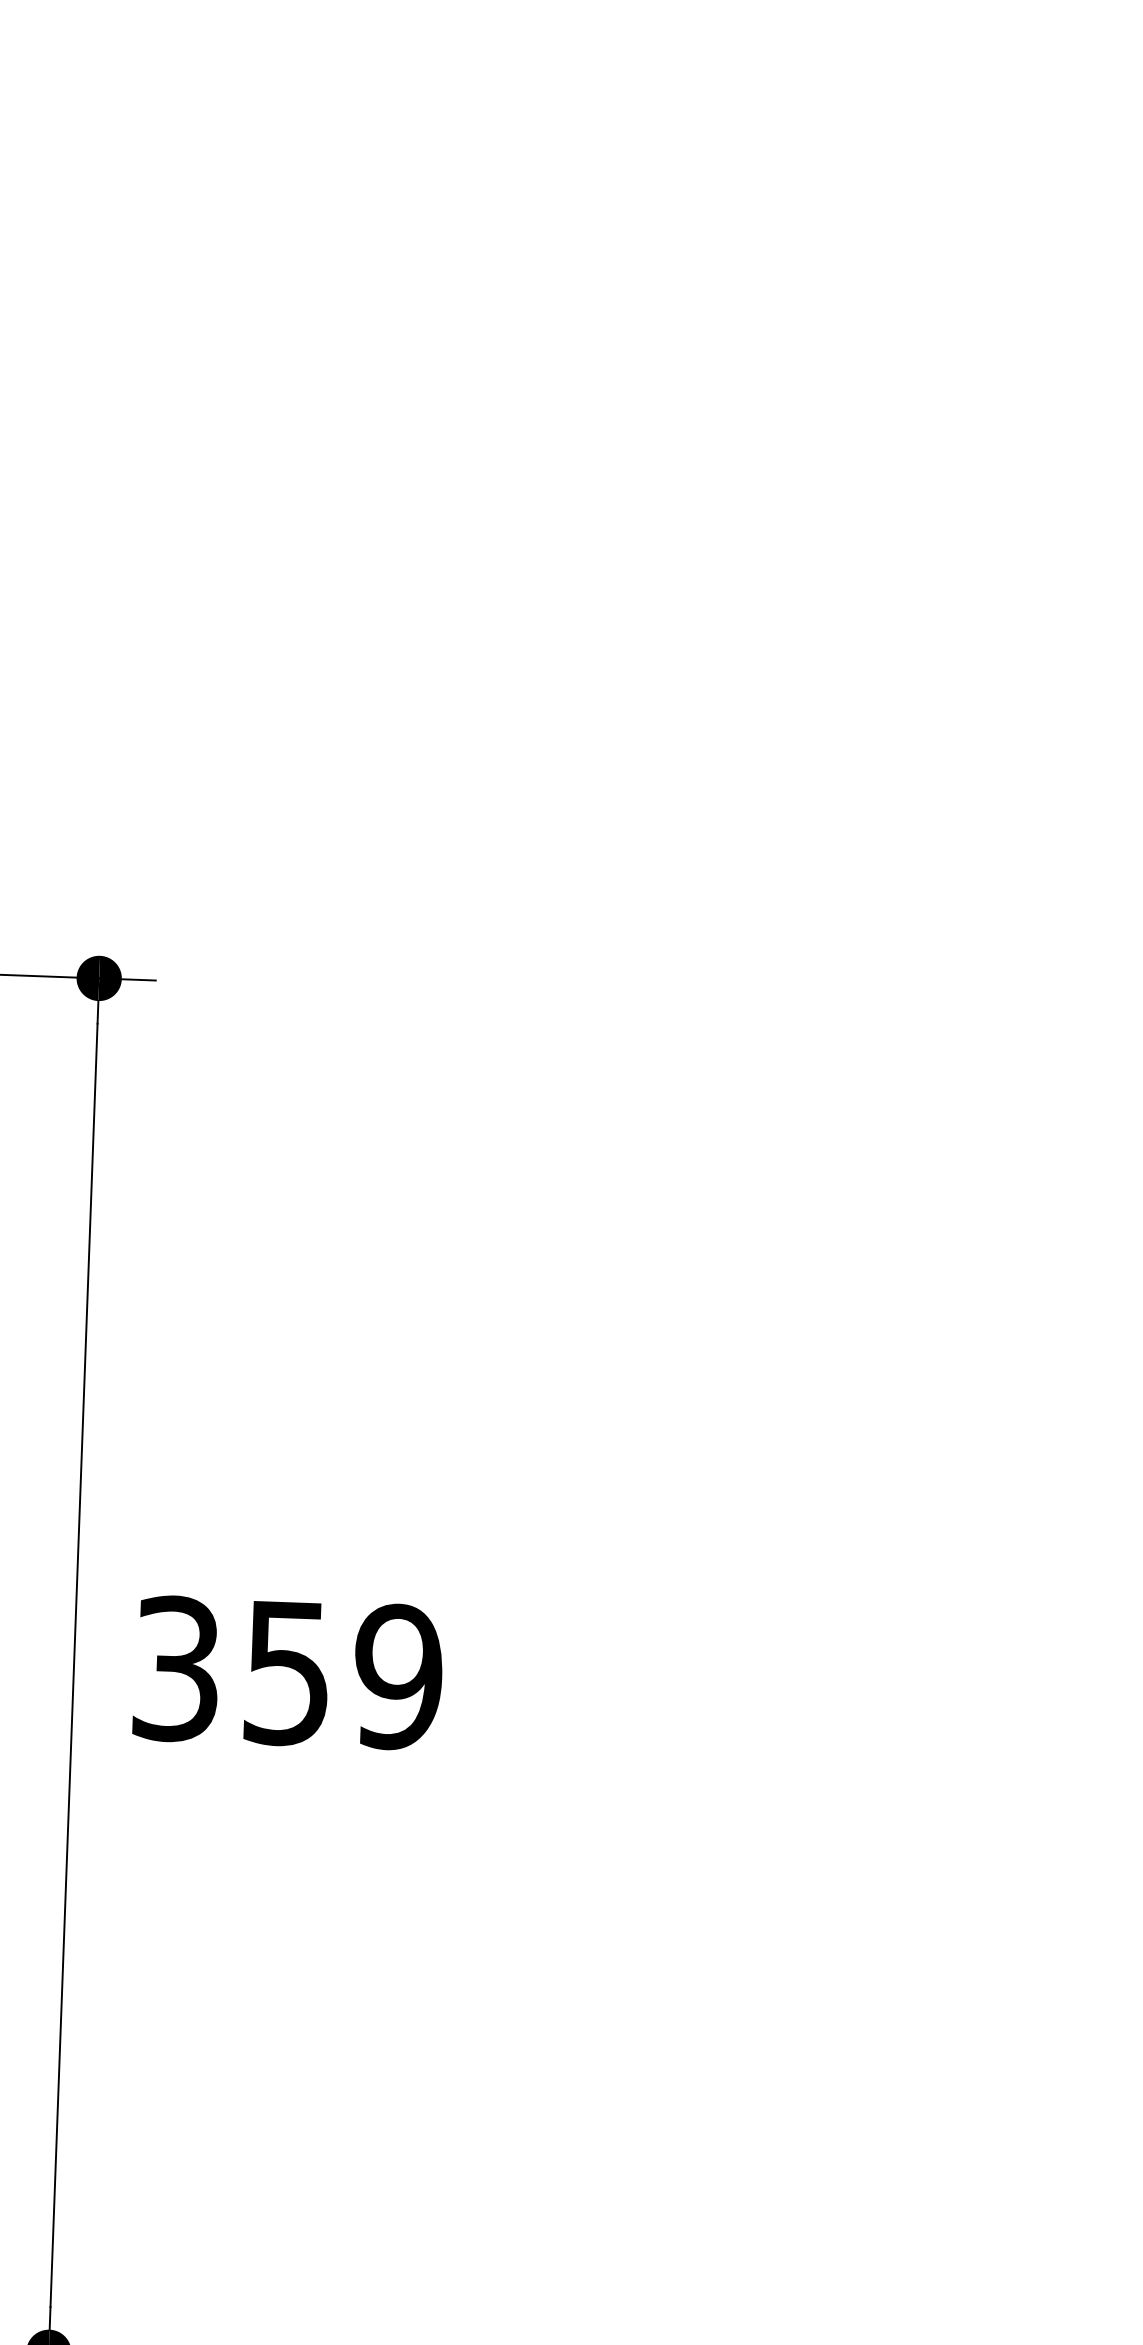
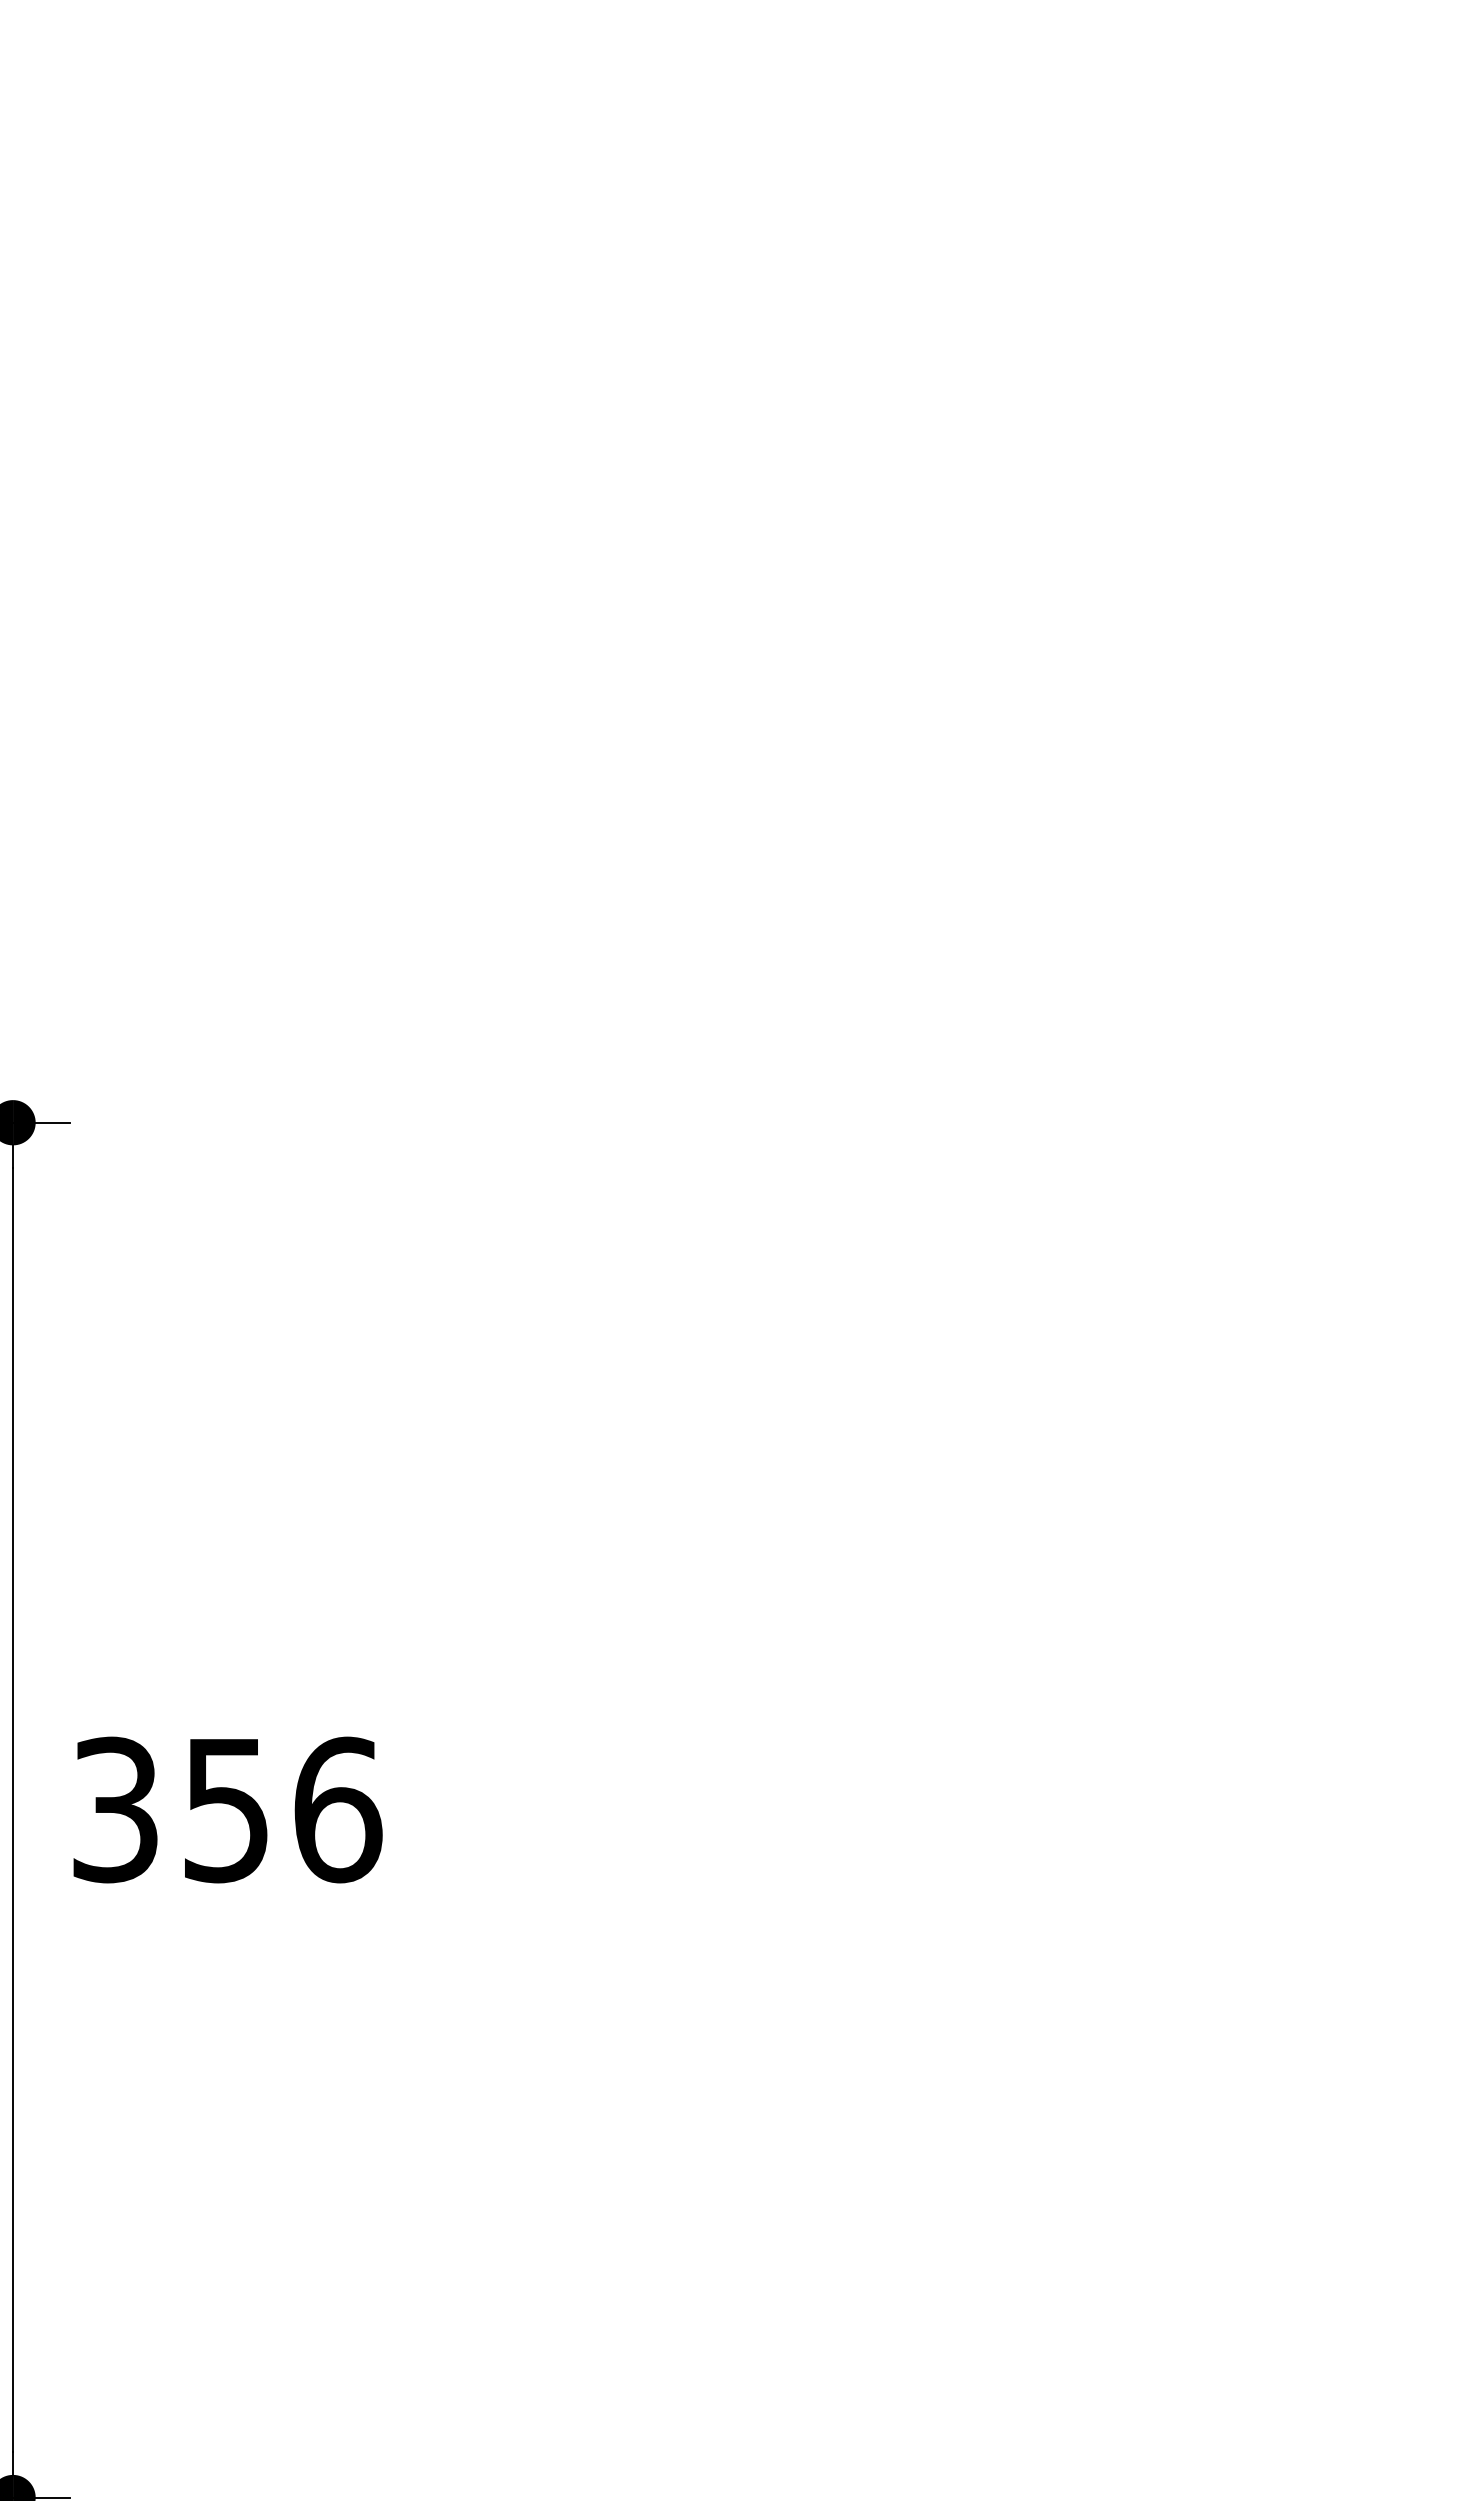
text: (398, 1676) -> (337, 1809), 359 -> 356

